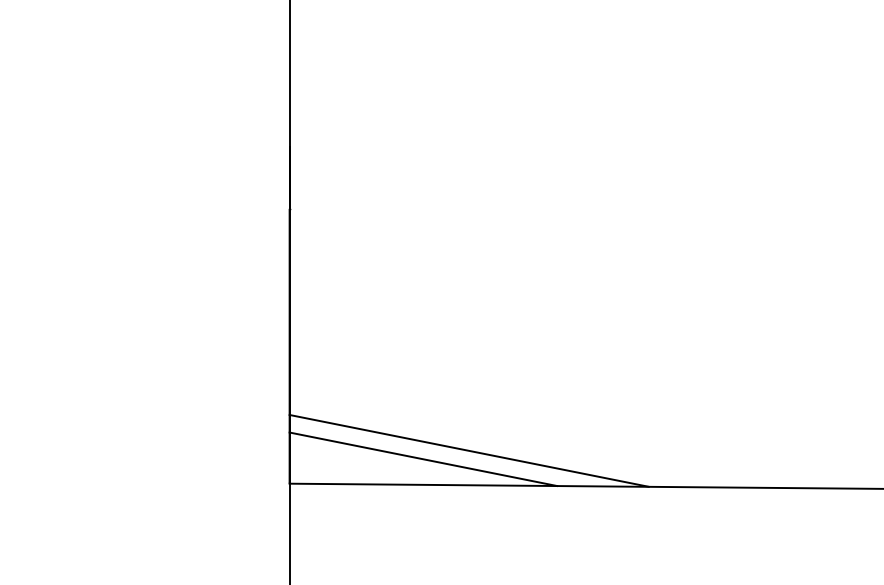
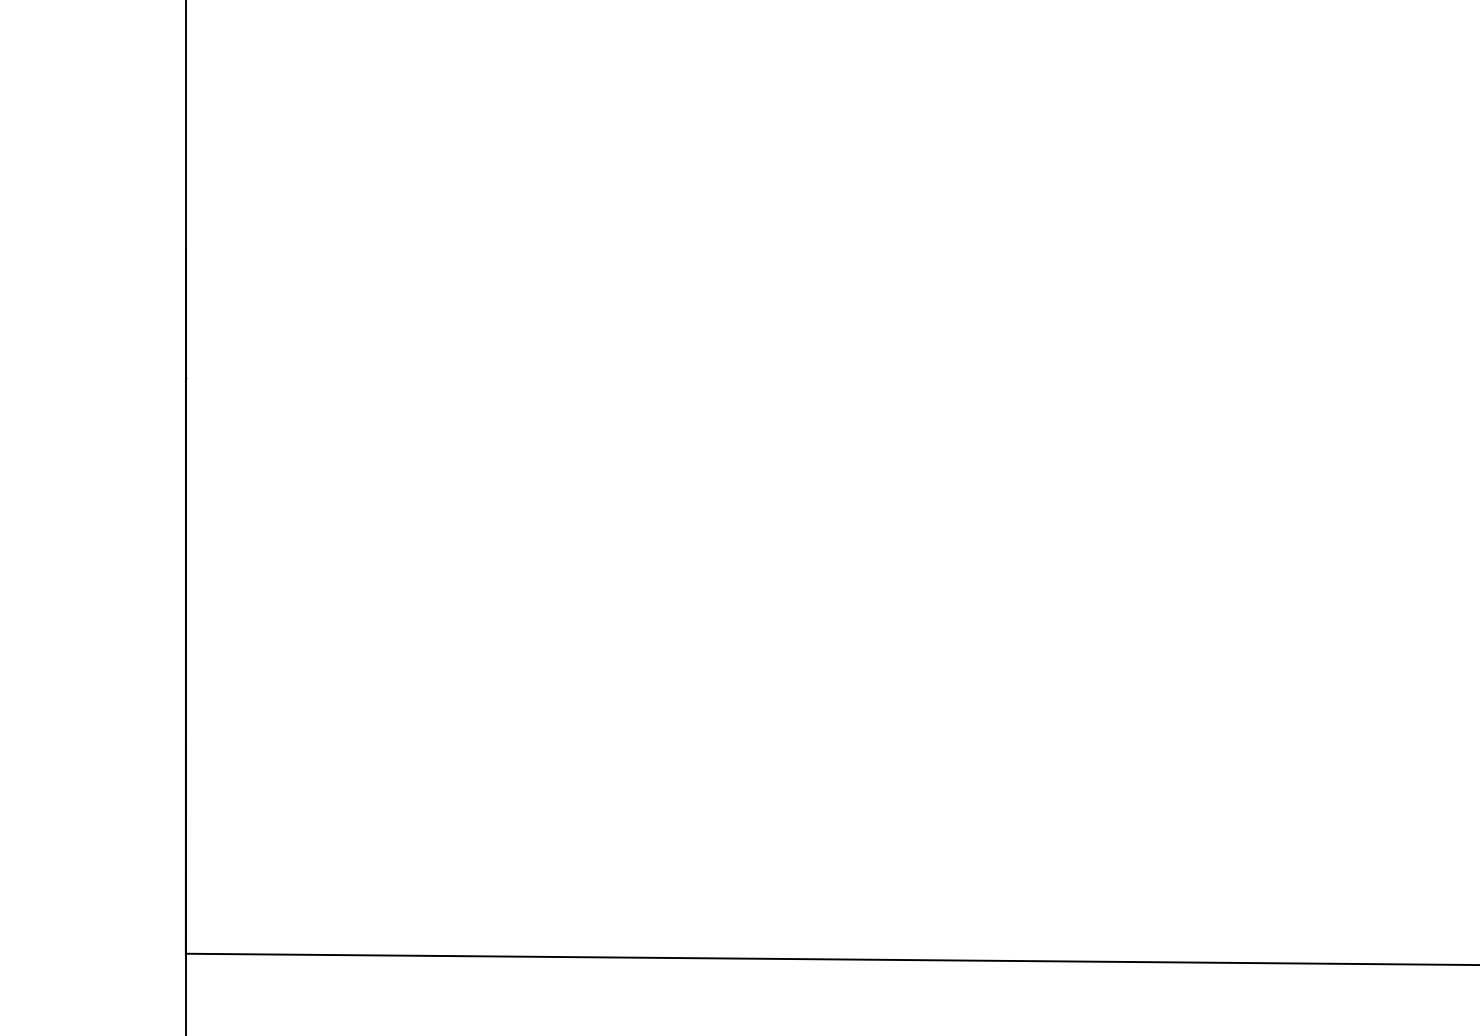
line: (468, 450) -> (560, 884), removed
line: (423, 459) -> (466, 903), removed

